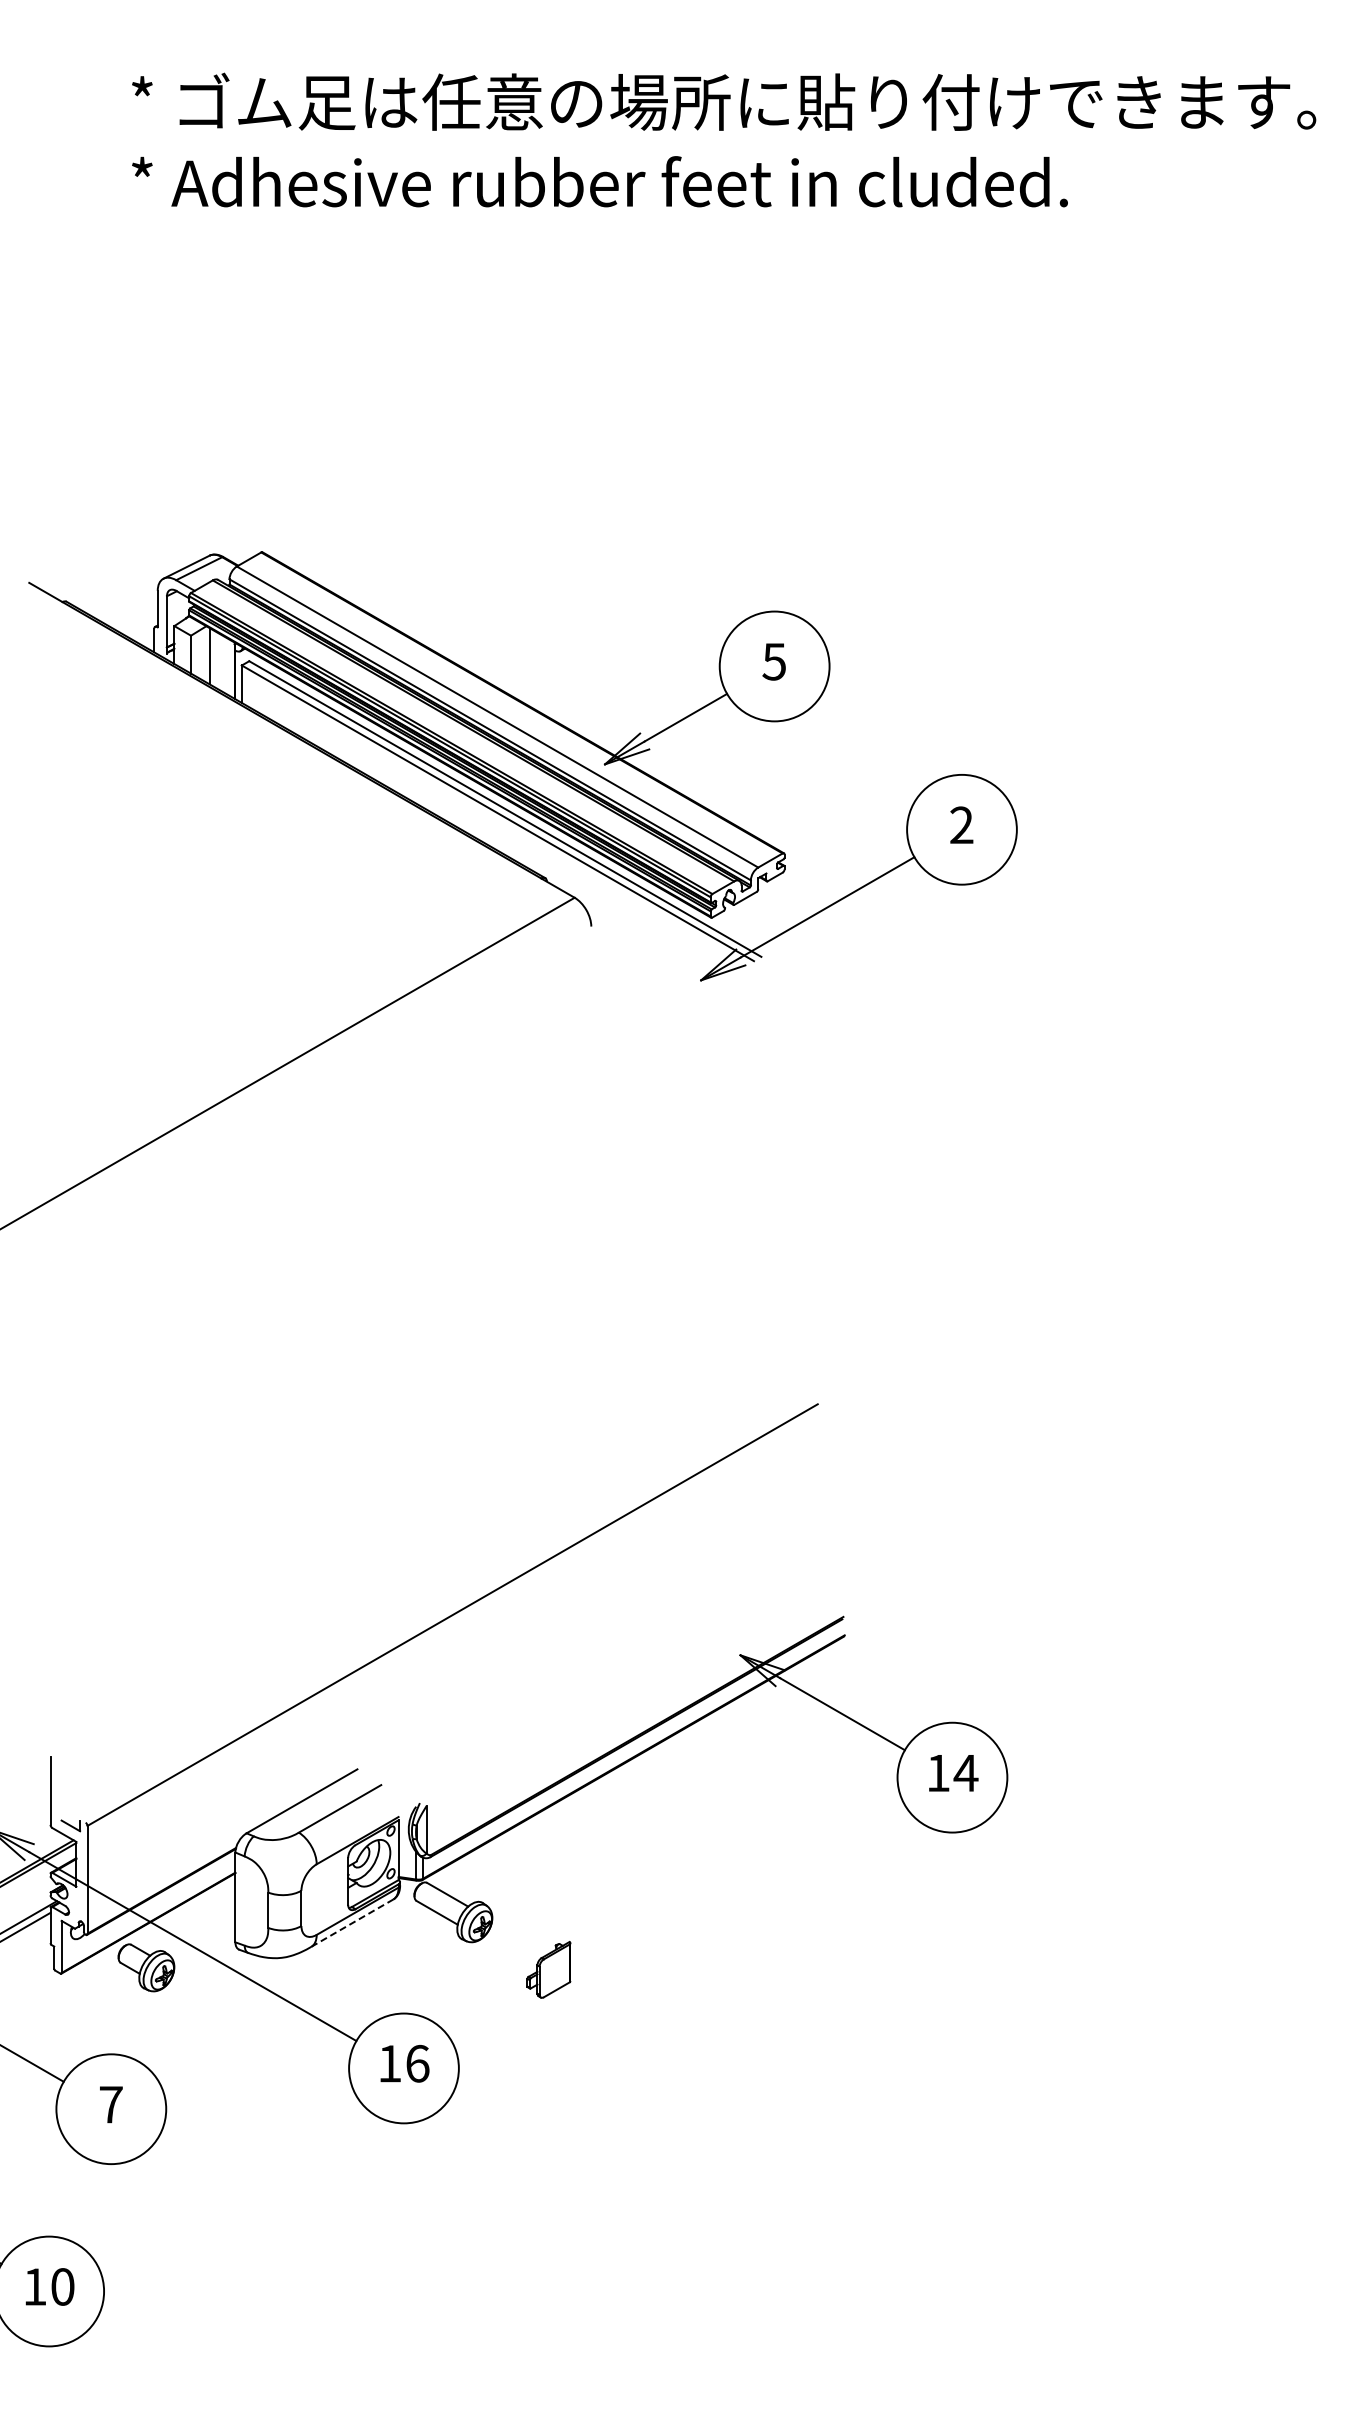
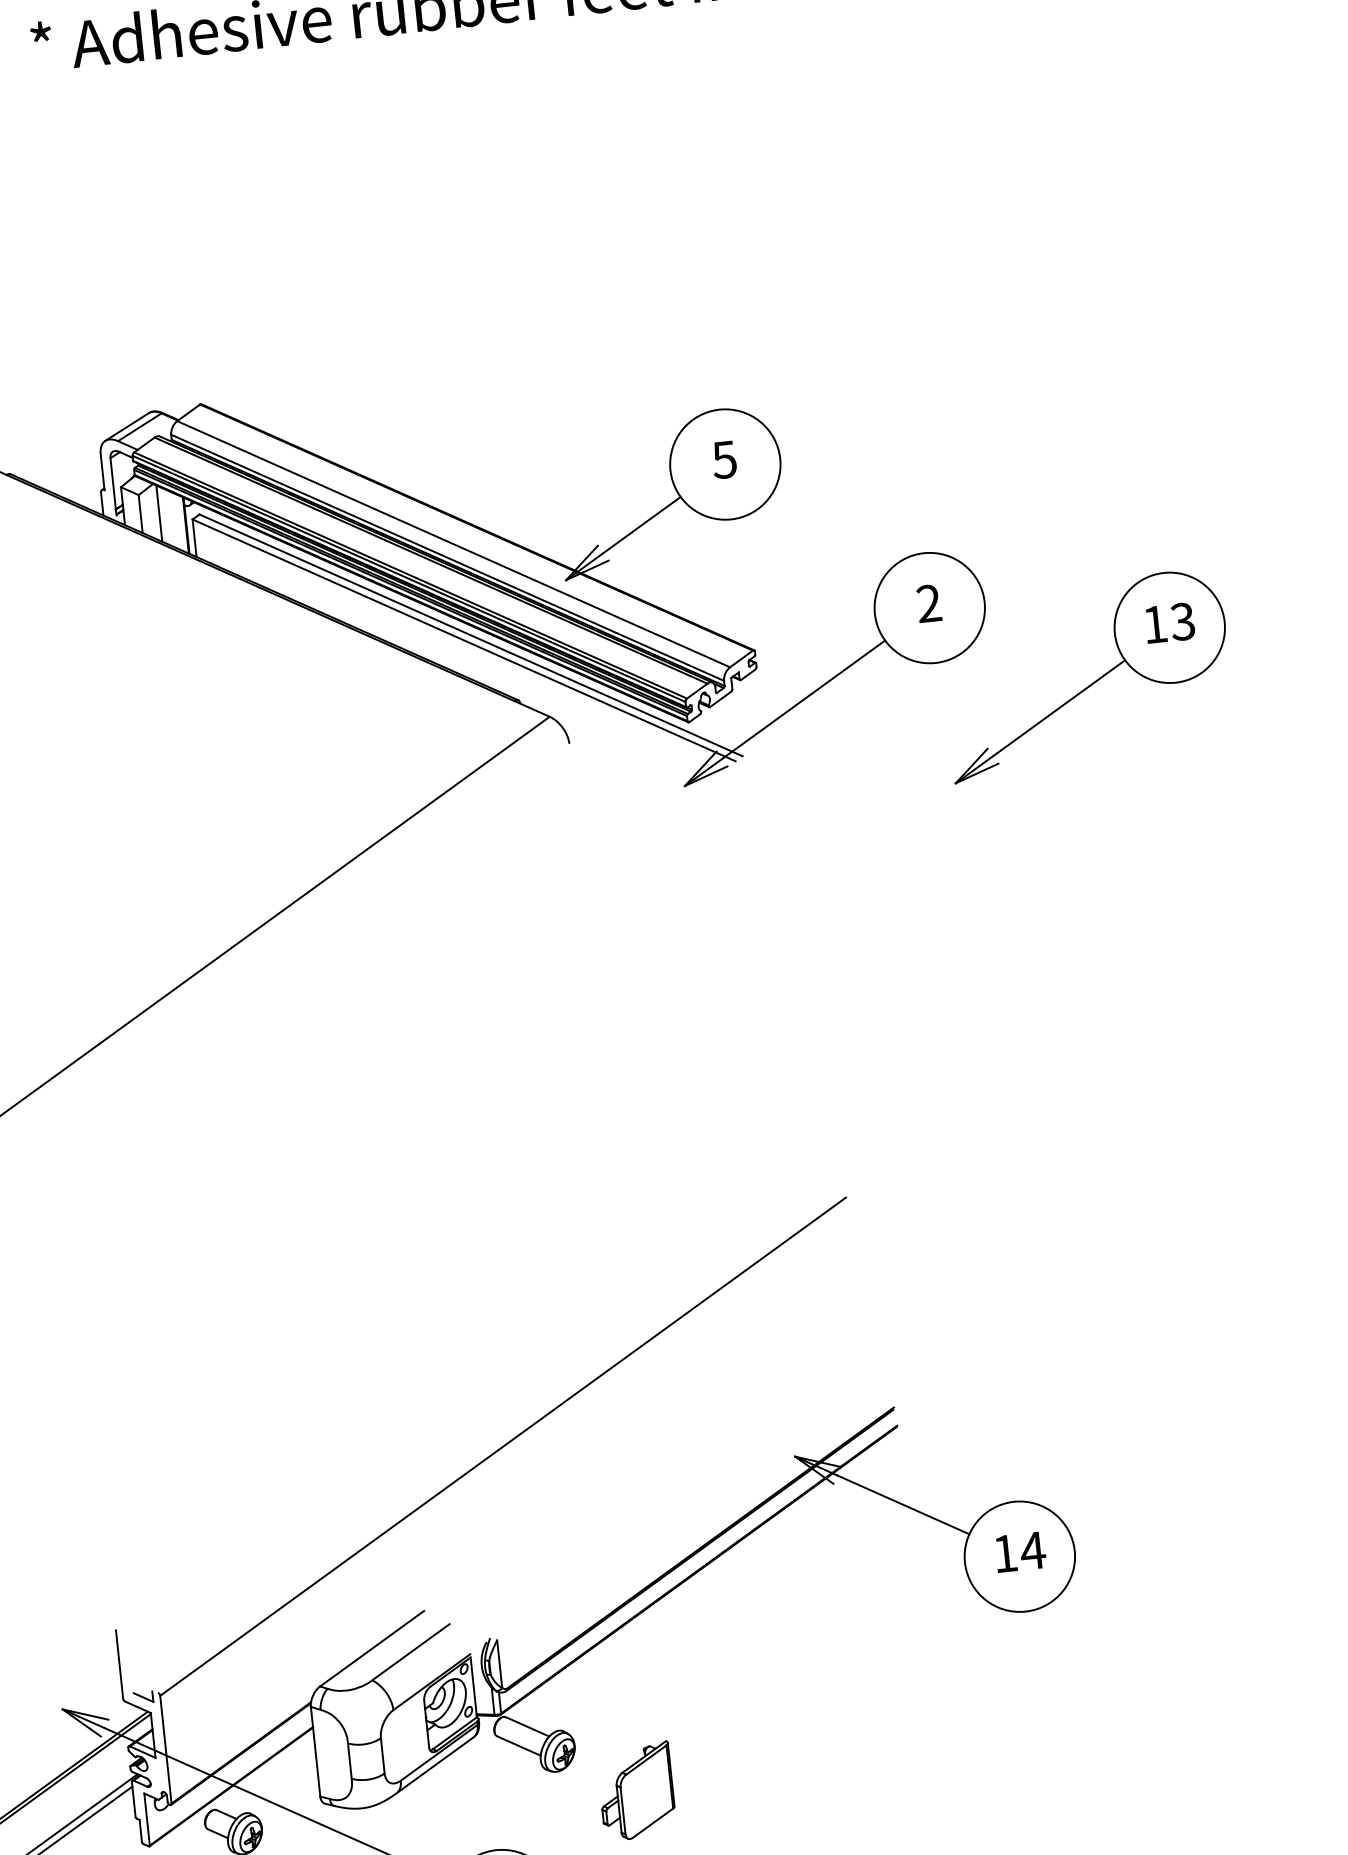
part: (1116, 919) -> (1093, 681), added
line: (352, 1922) -> (435, 1764), dashed -> solid
part: (548, 1969) -> (636, 1790), size x1.67

